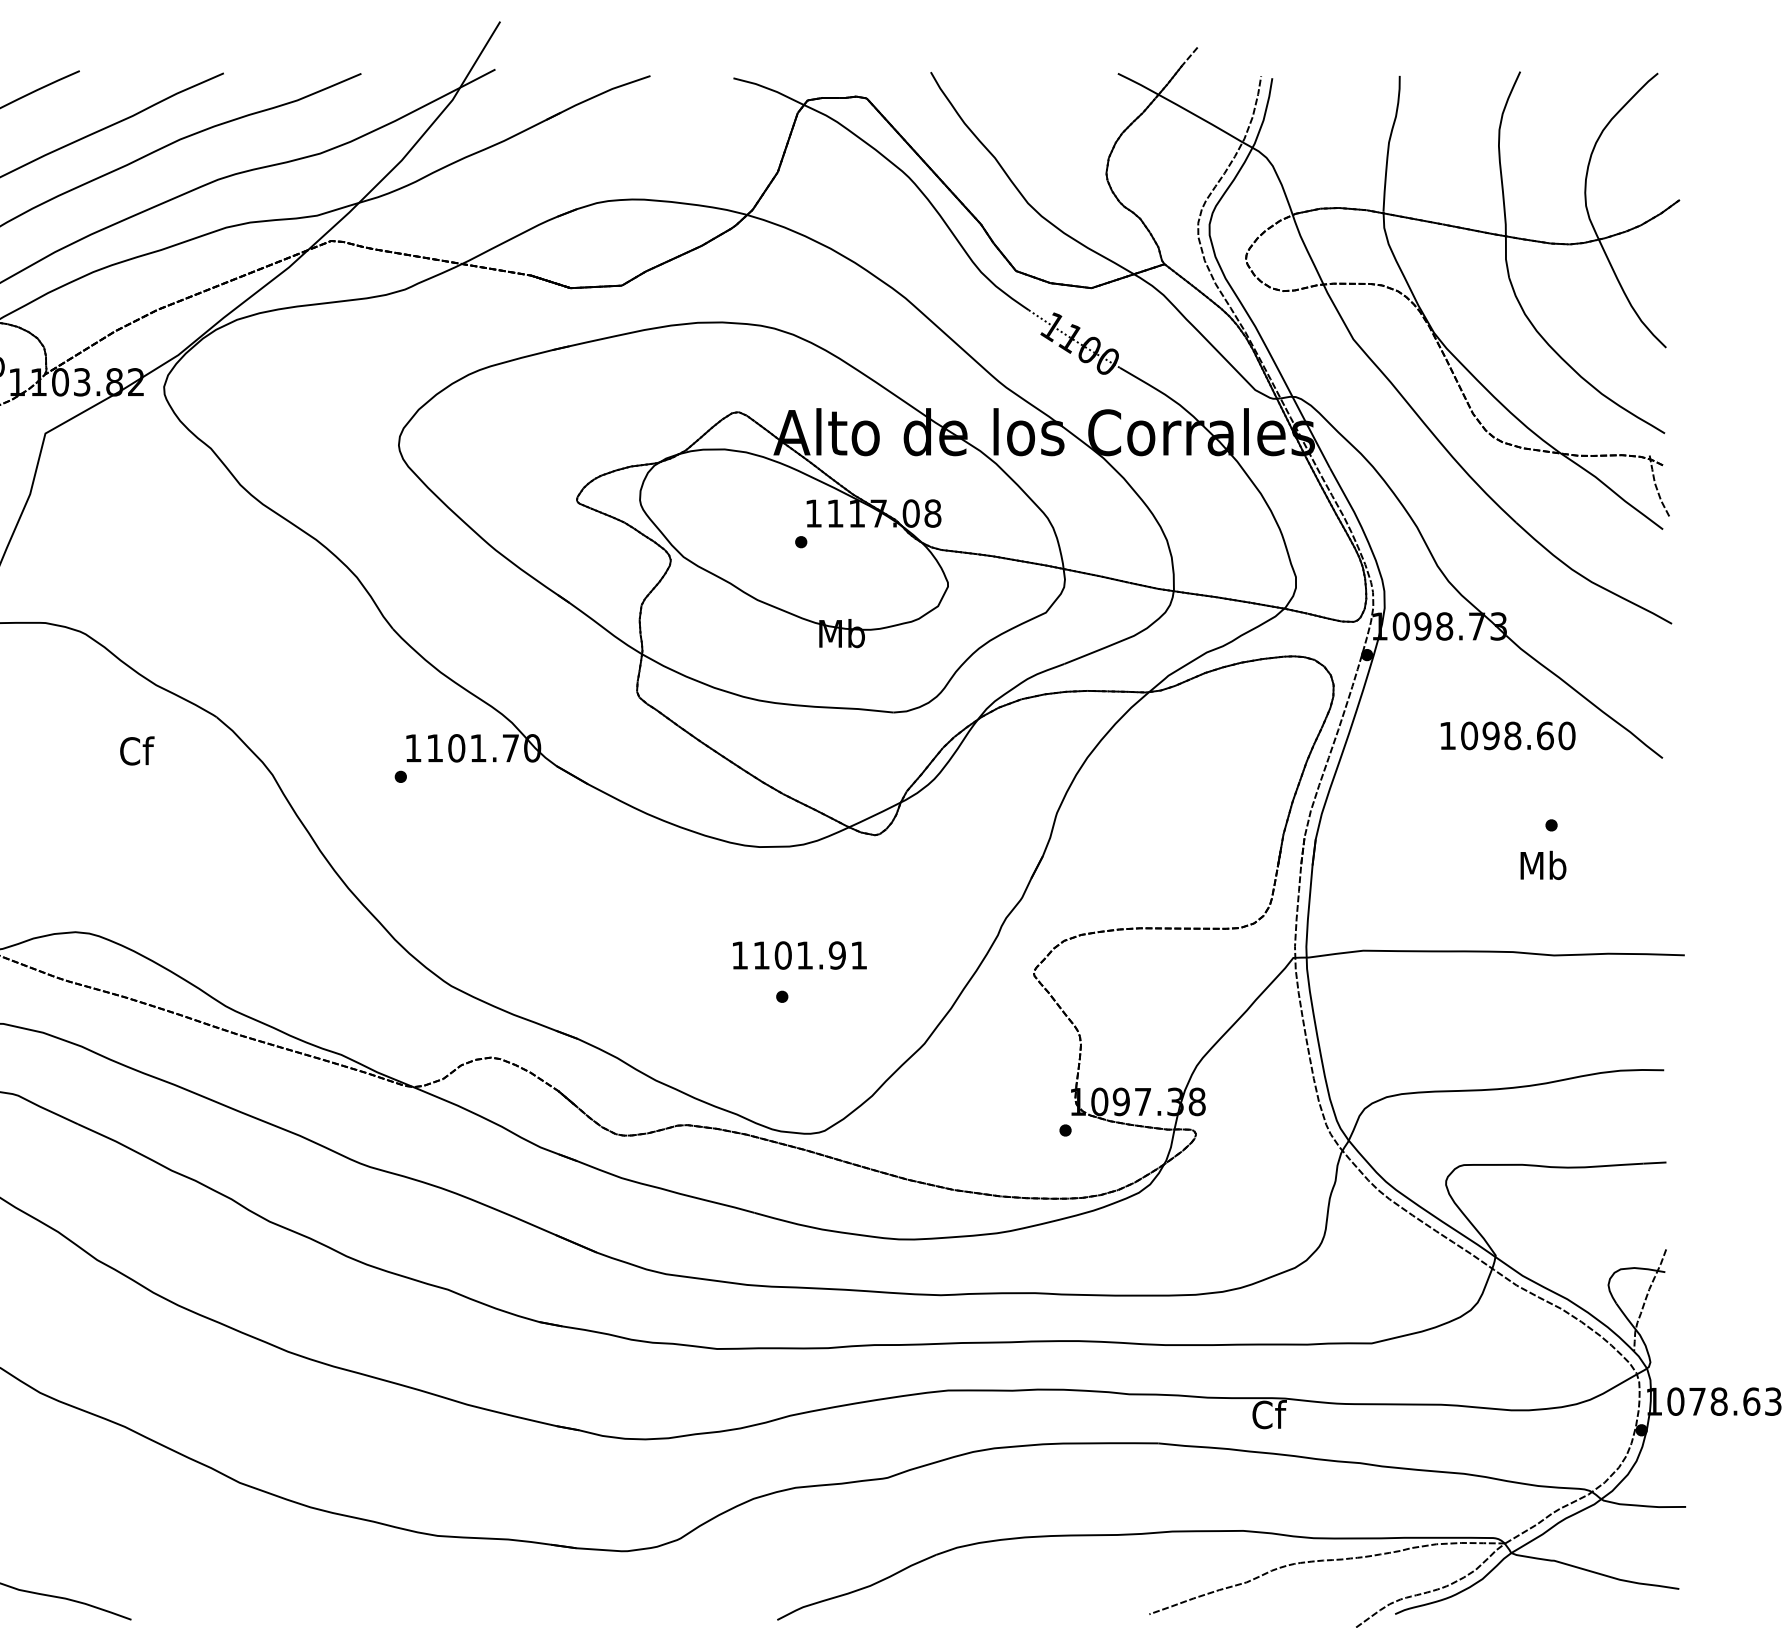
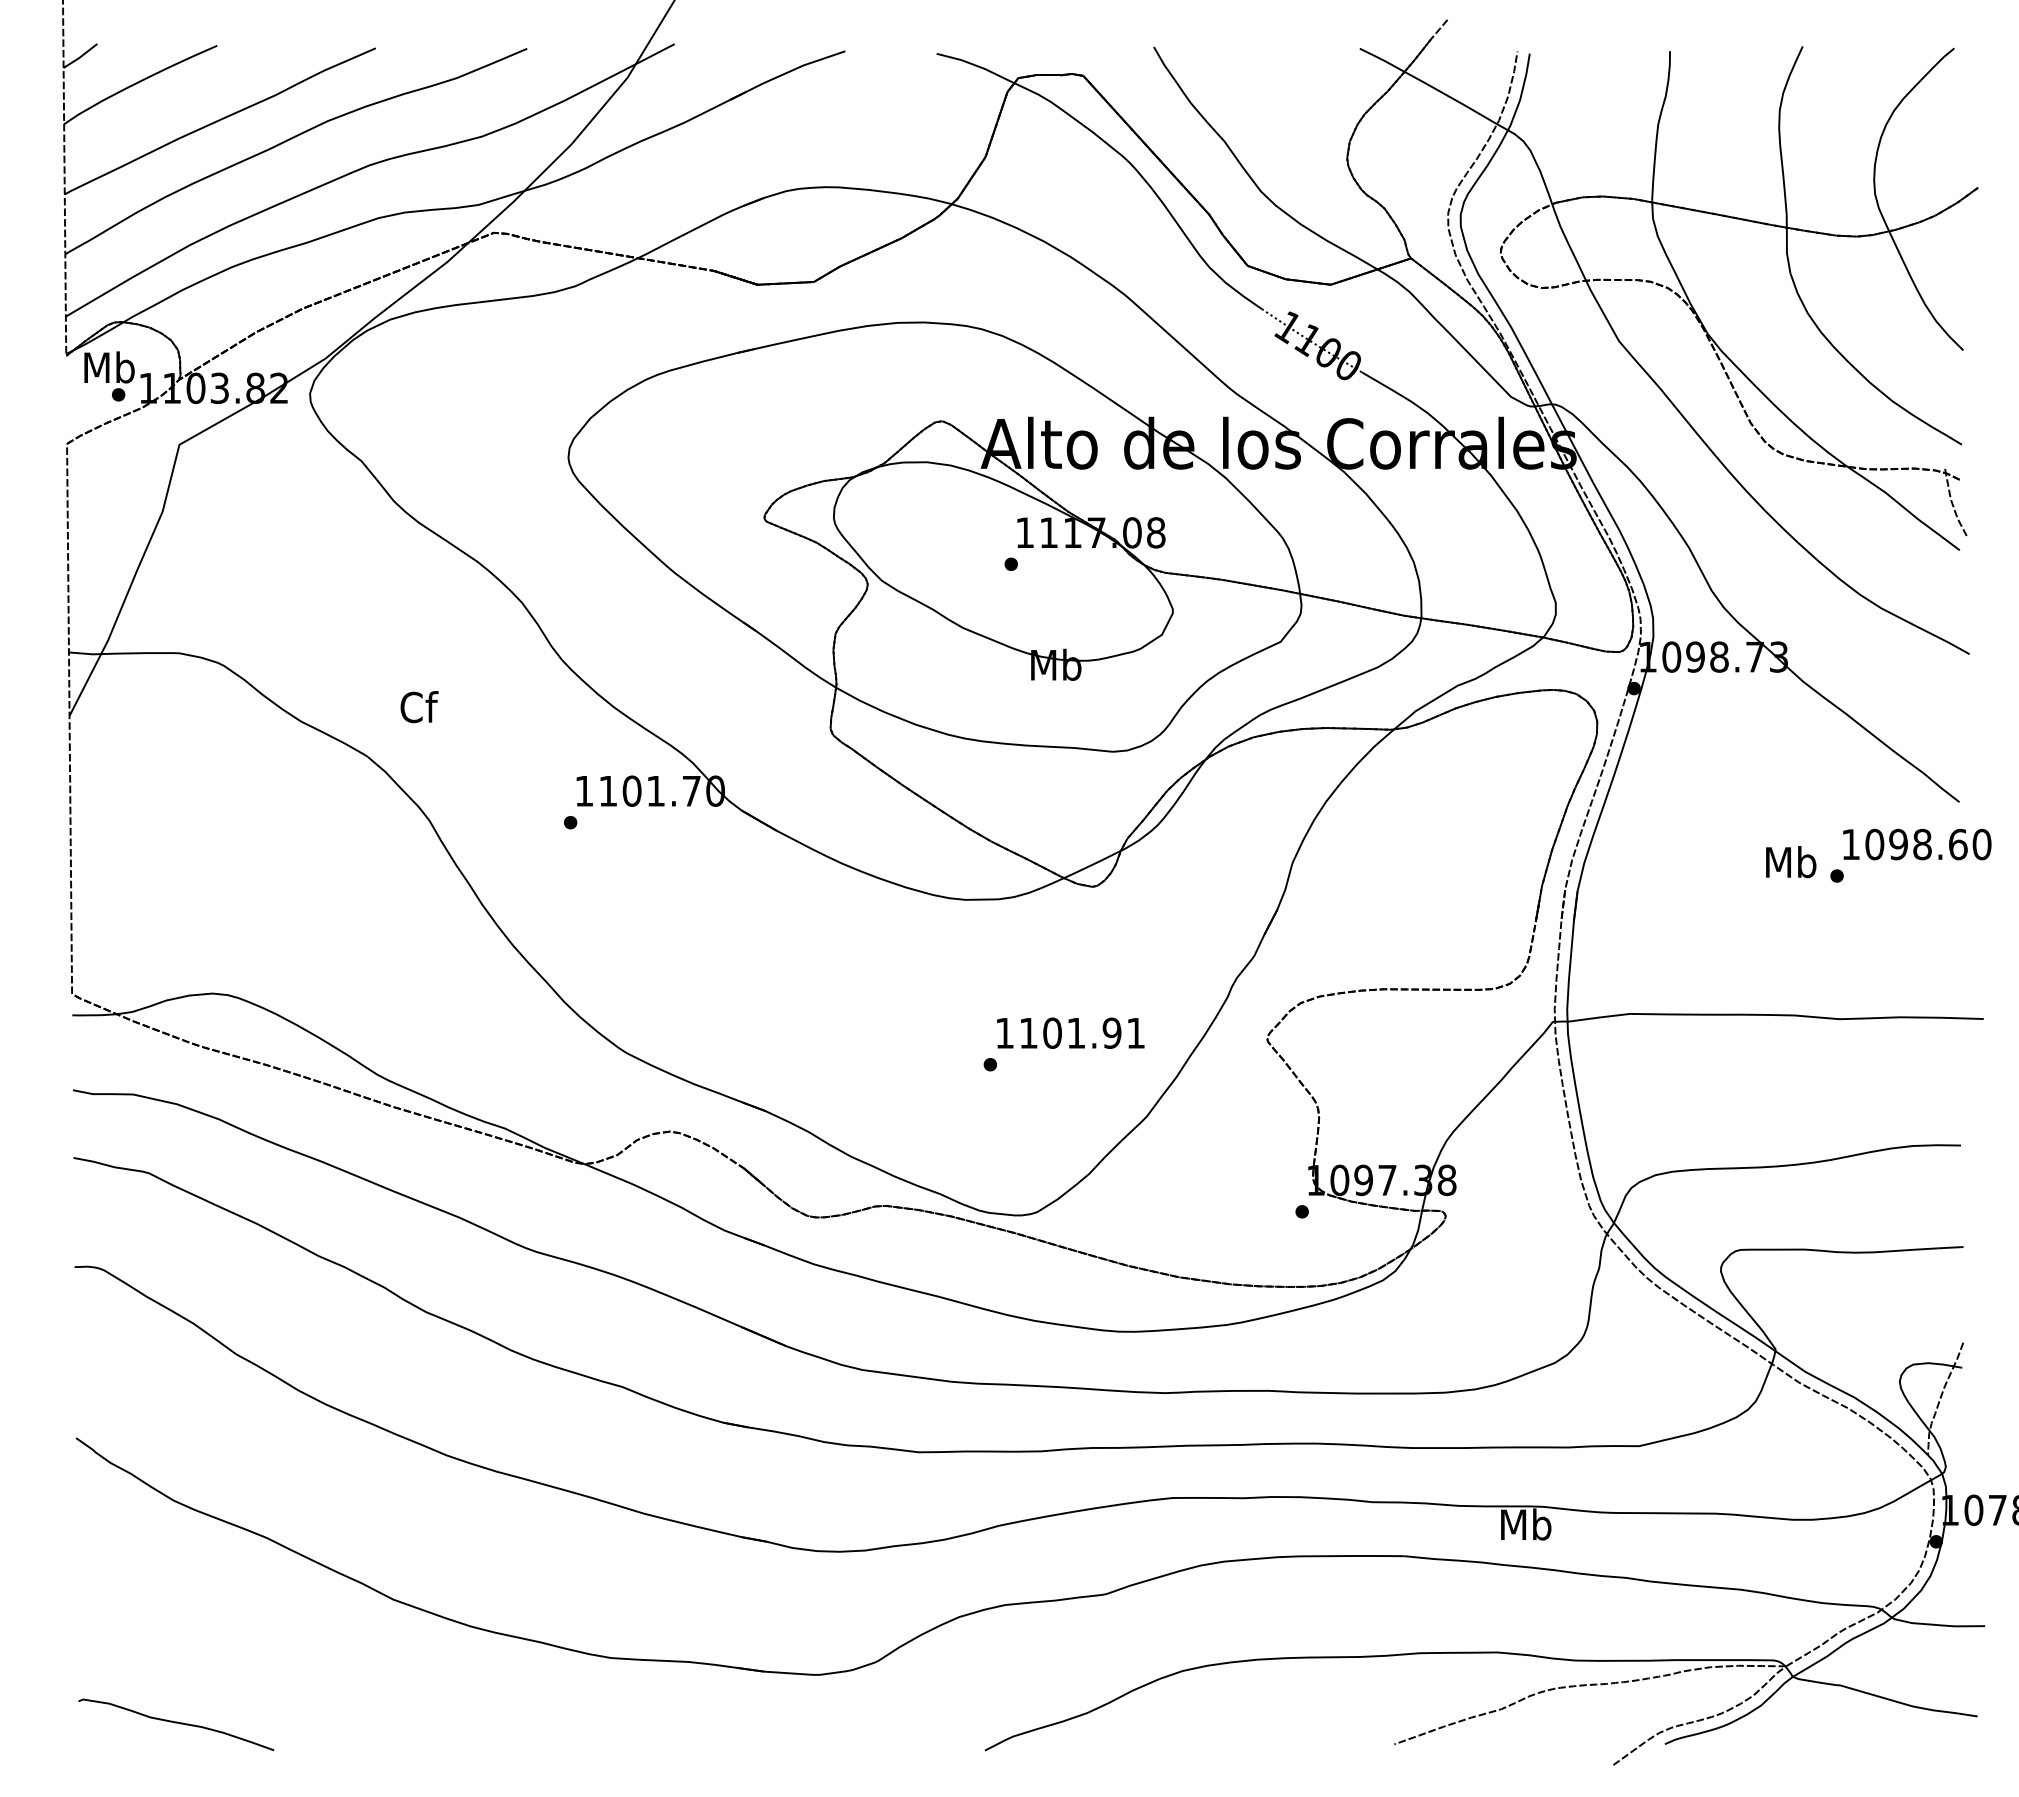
text: (1508, 735) -> (1917, 844), moved
text: (137, 751) -> (419, 707), moved
text: (1543, 865) -> (1791, 862), moved
text: (799, 954) -> (1070, 1032), moved
text: (1269, 1414) -> (1526, 1524), Cf -> Mb

